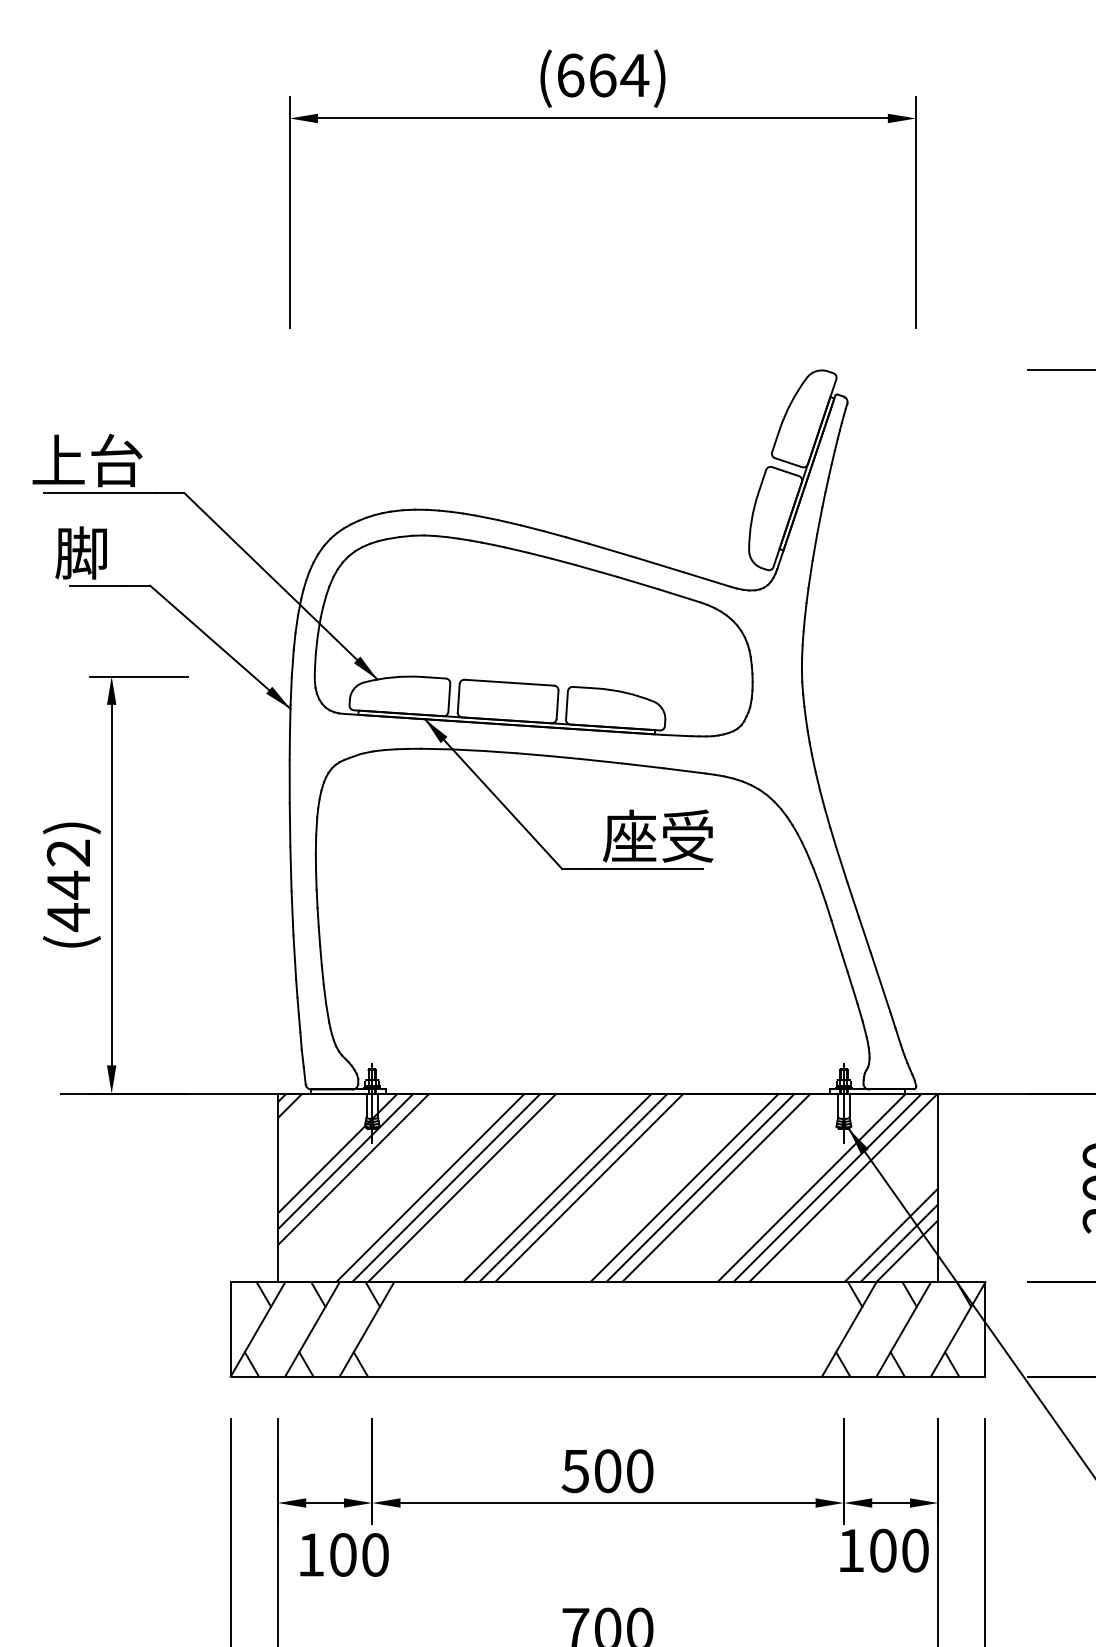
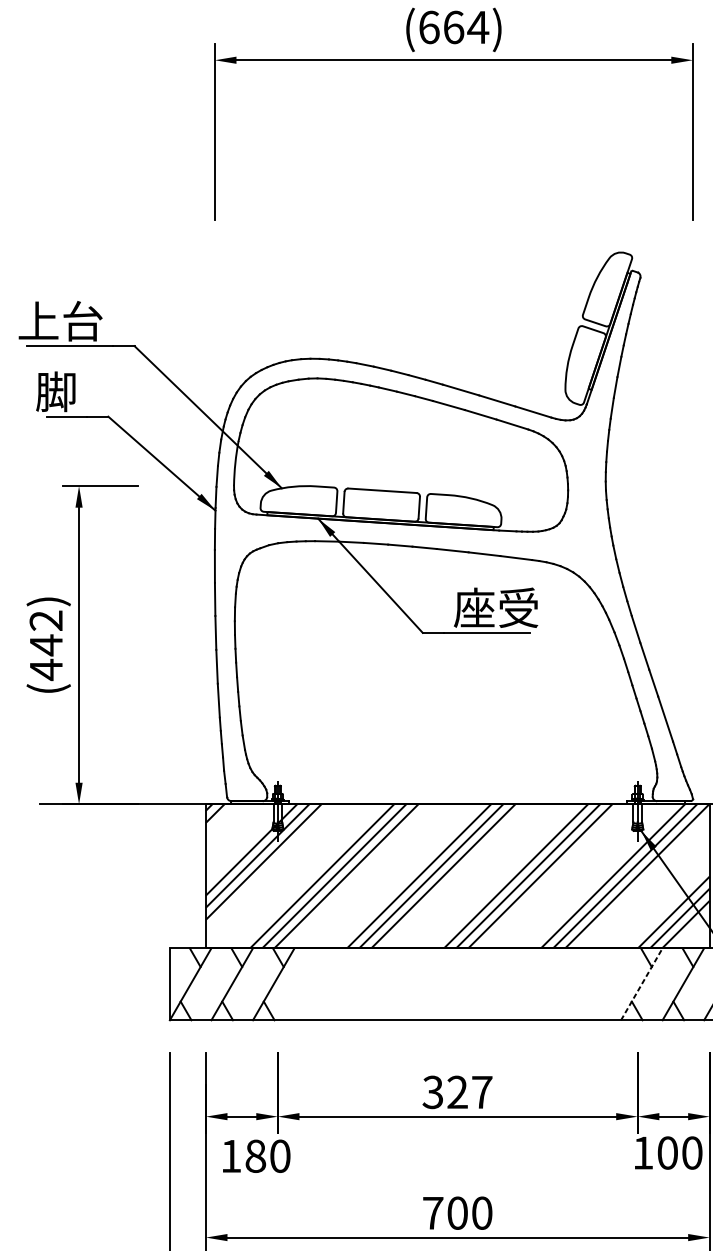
line: (849, 1329) -> (642, 984), solid -> dashed
text: (607, 1471) -> (457, 1092), 500 -> 327
text: (343, 1554) -> (255, 1155), 100 -> 180

